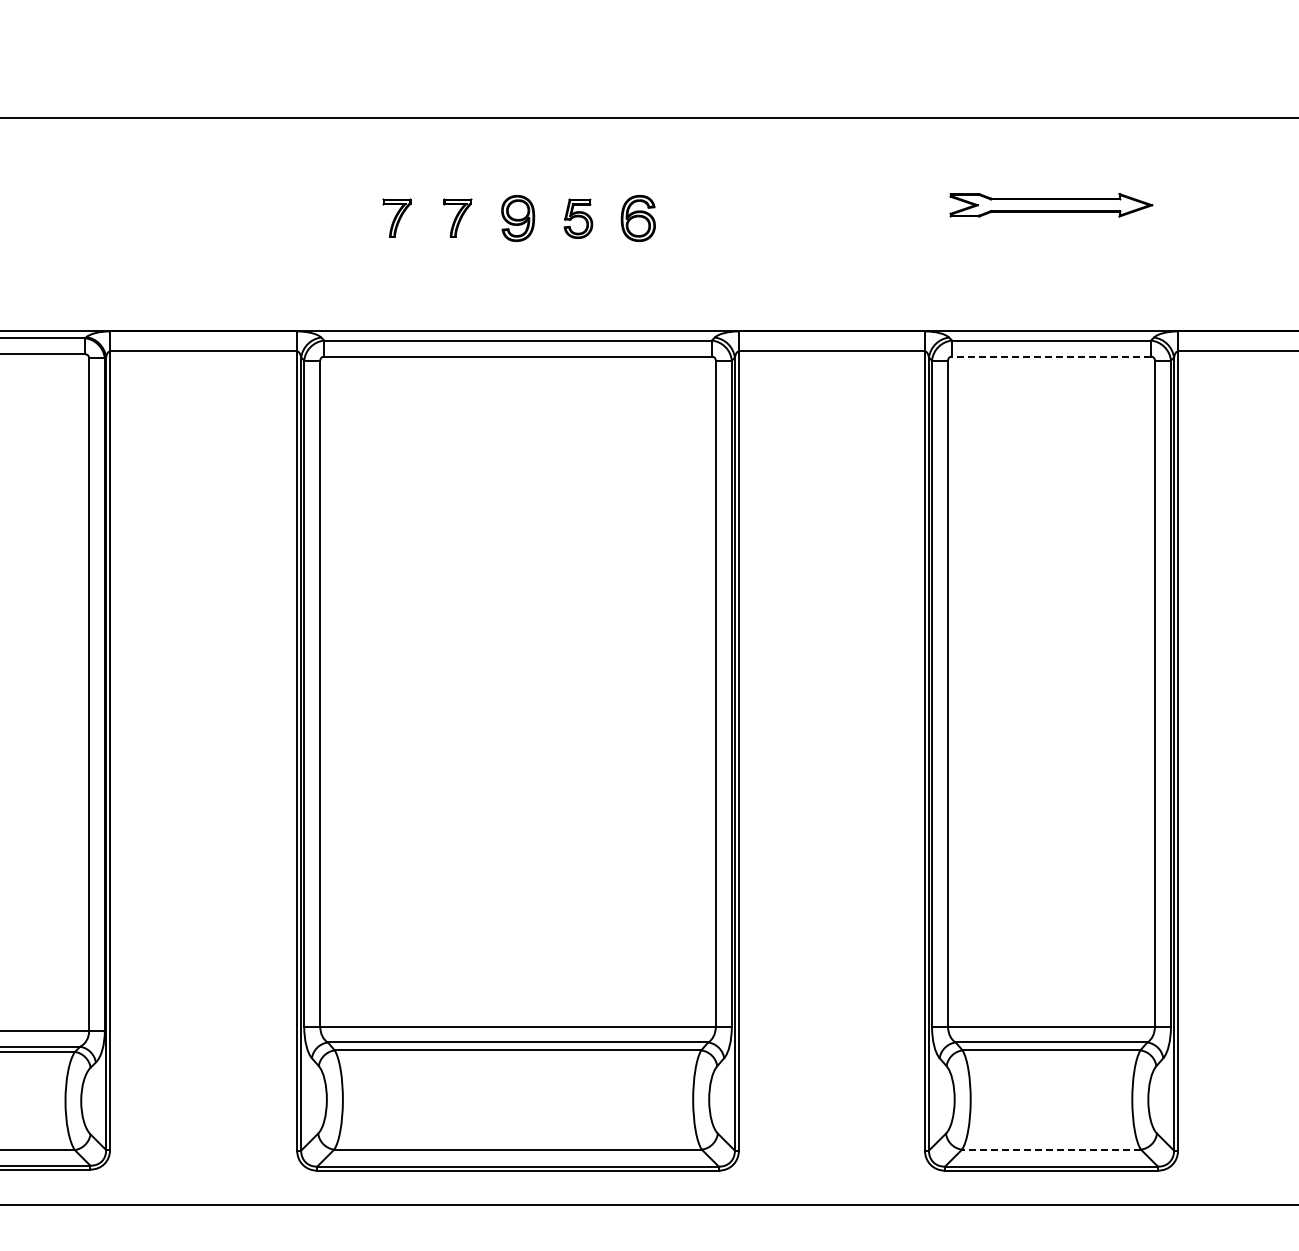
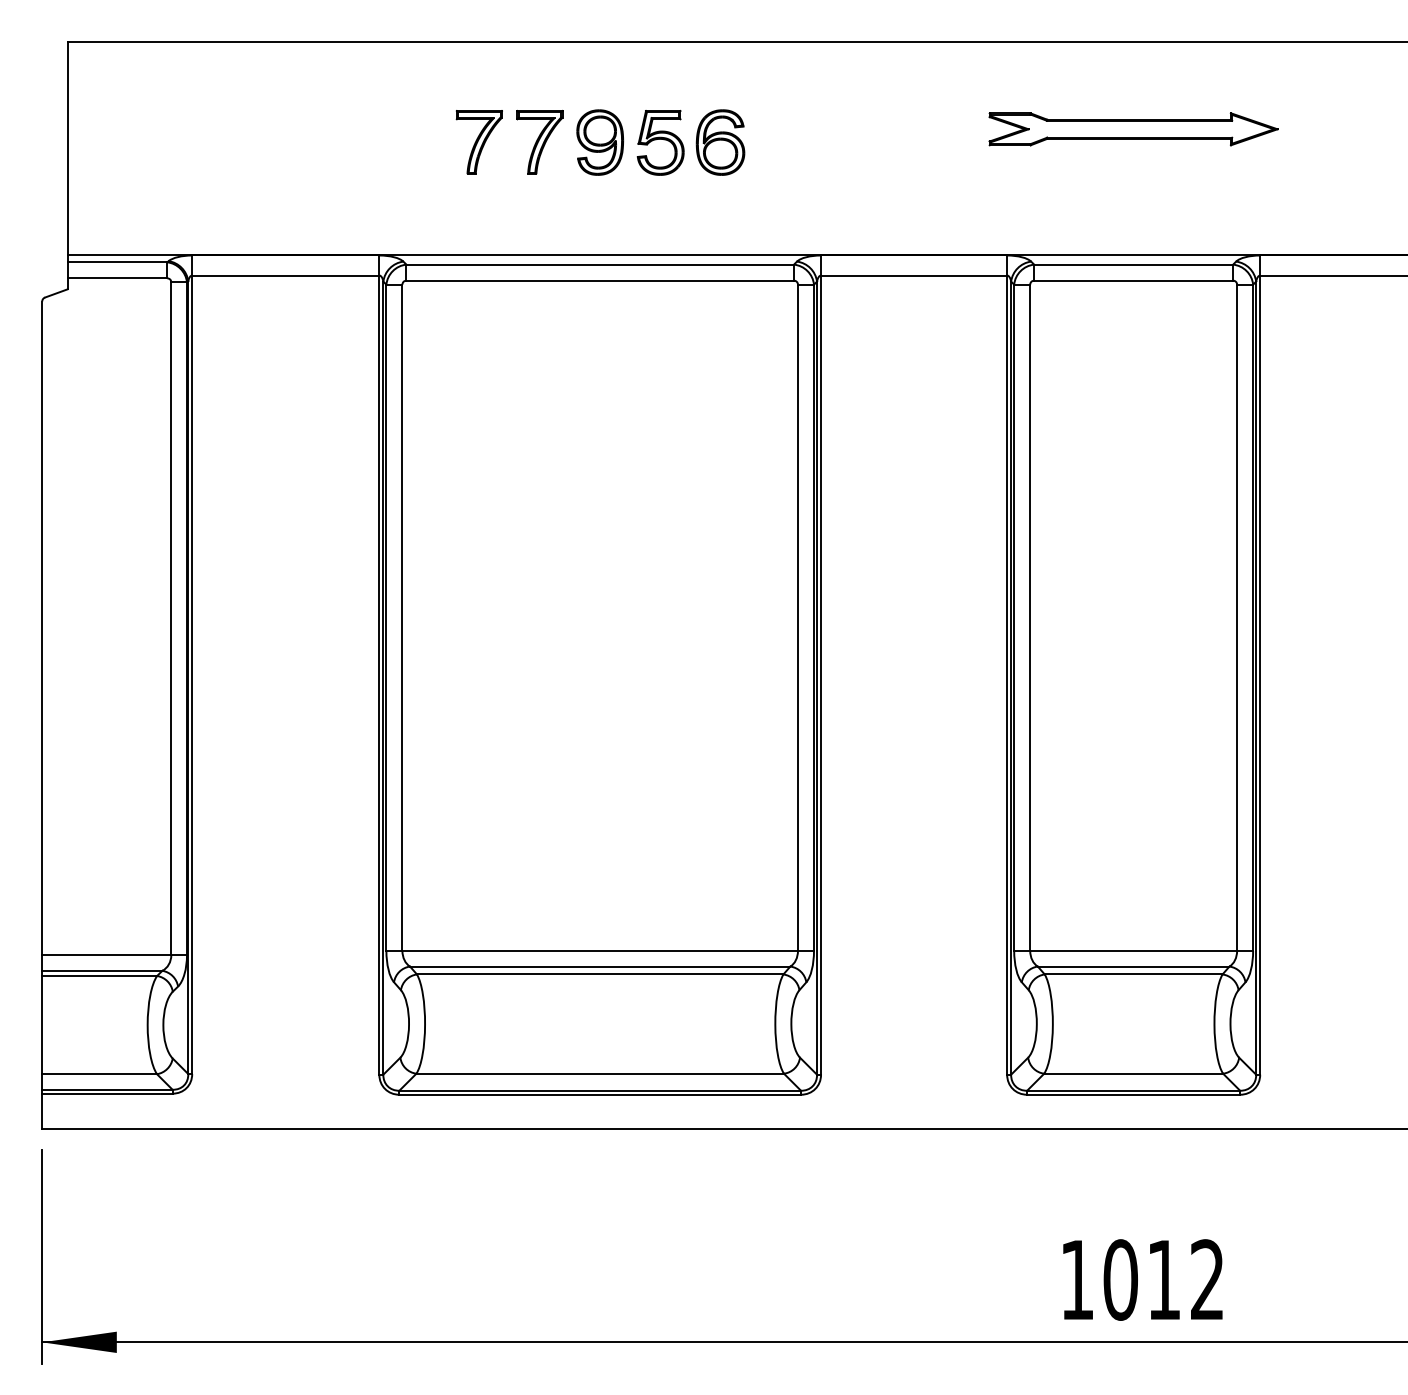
part: (1051, 205) -> (1133, 129), size x1.43
part: (396, 218) -> (478, 142), size x1.67
part: (457, 218) -> (539, 142), size x1.67
part: (518, 218) -> (600, 142), size x1.43
part: (578, 218) -> (660, 142), size x1.67
part: (638, 218) -> (720, 142), size x1.43
line: (1051, 356) -> (1133, 280), dashed -> solid
line: (1051, 1149) -> (1133, 1073), dashed -> solid

